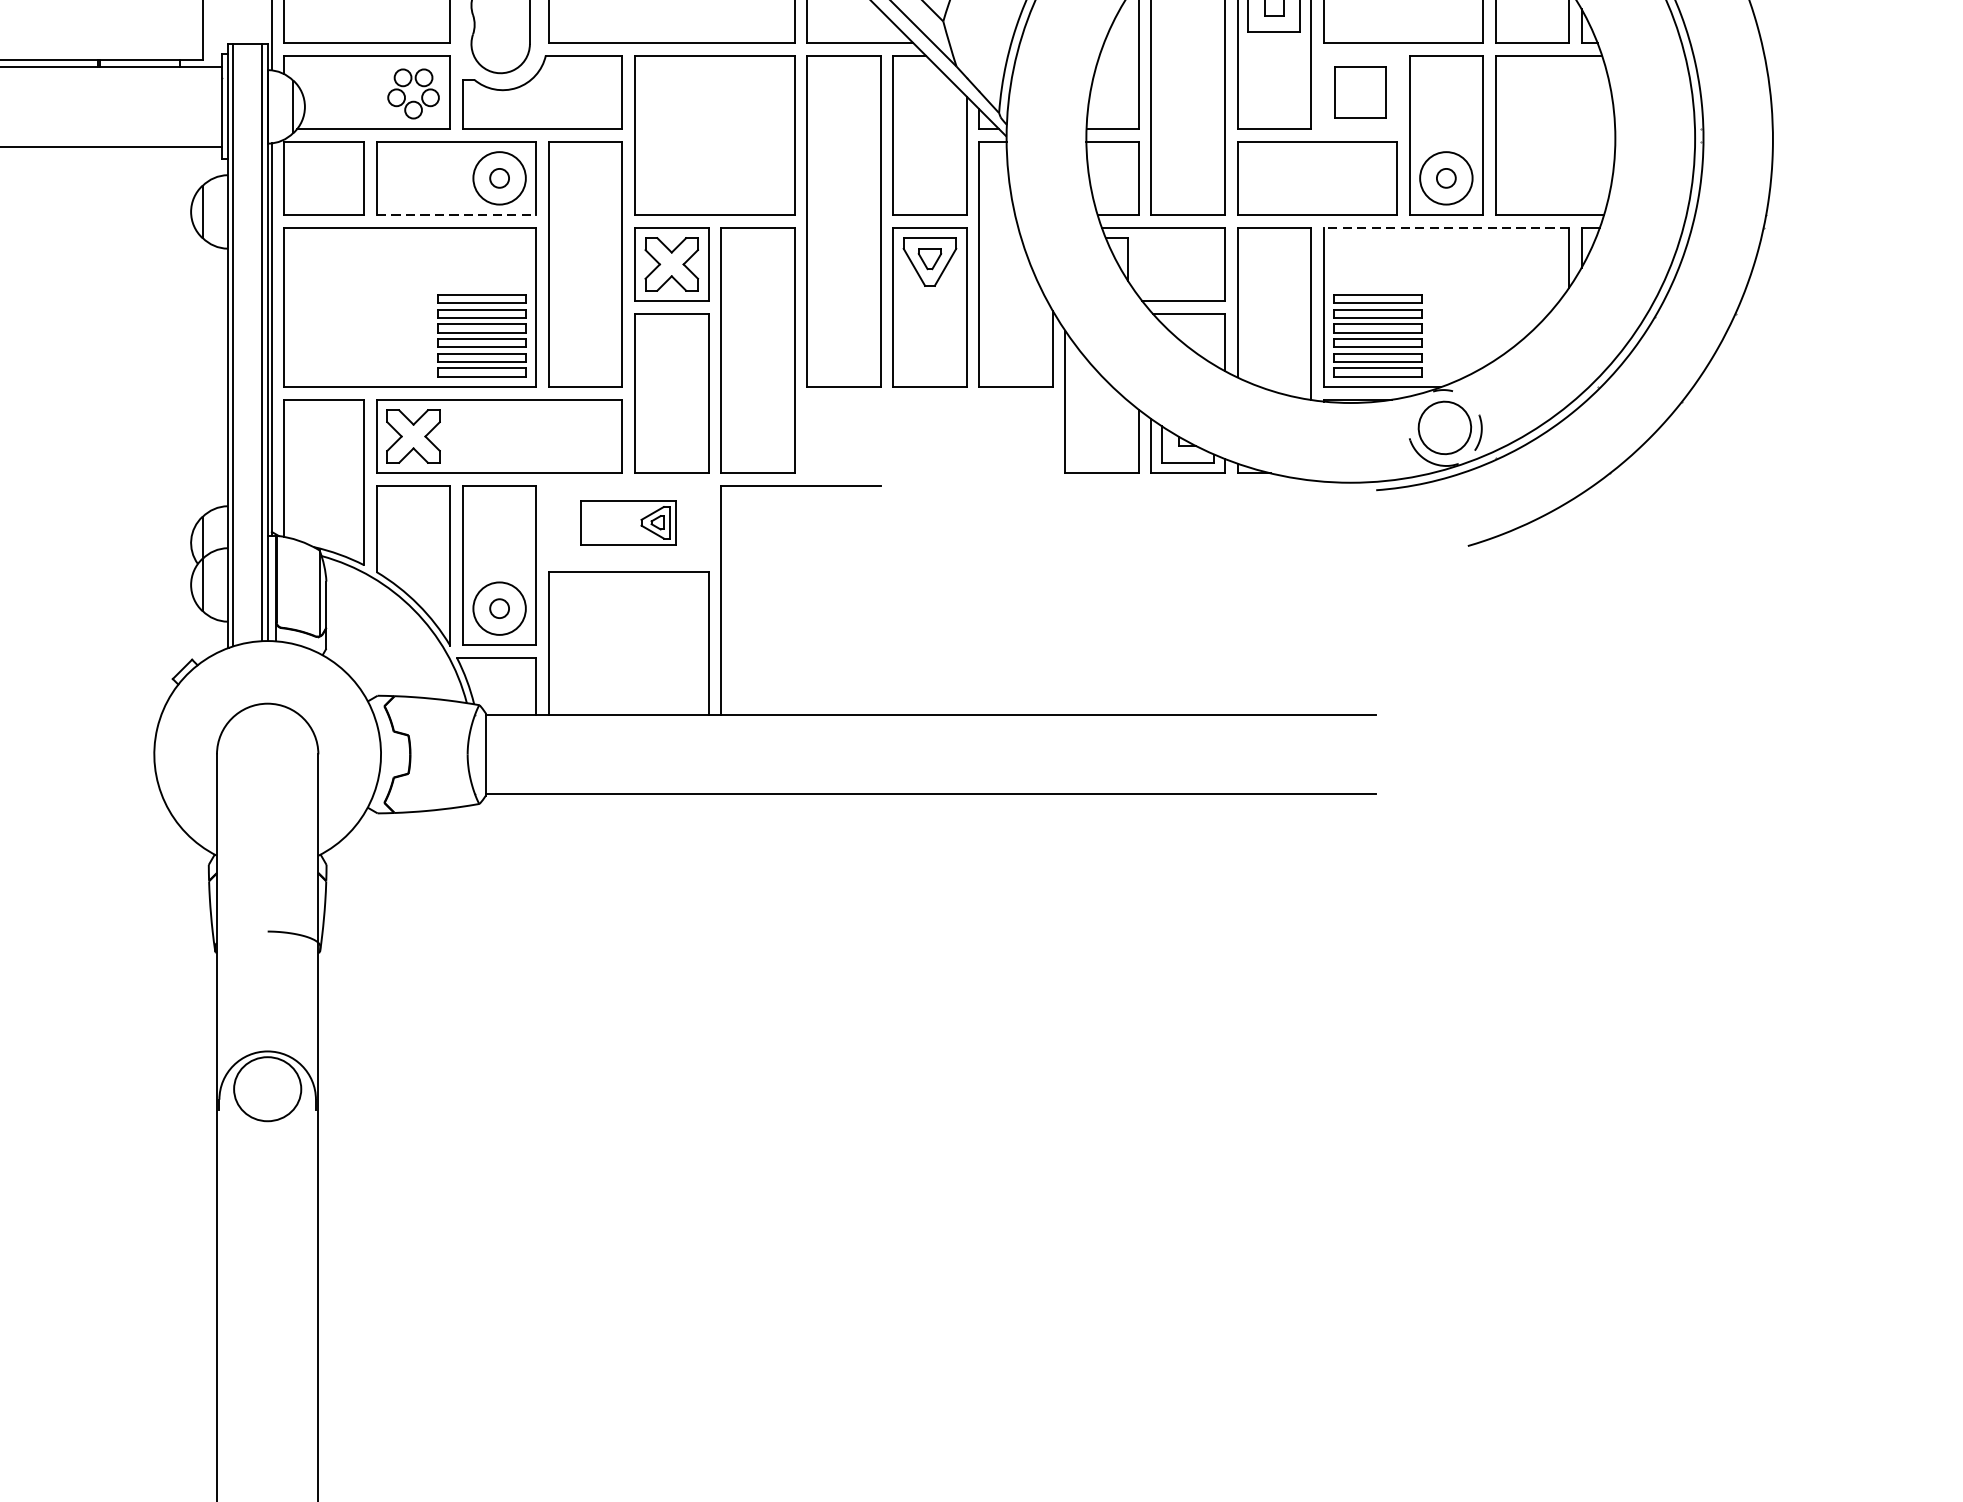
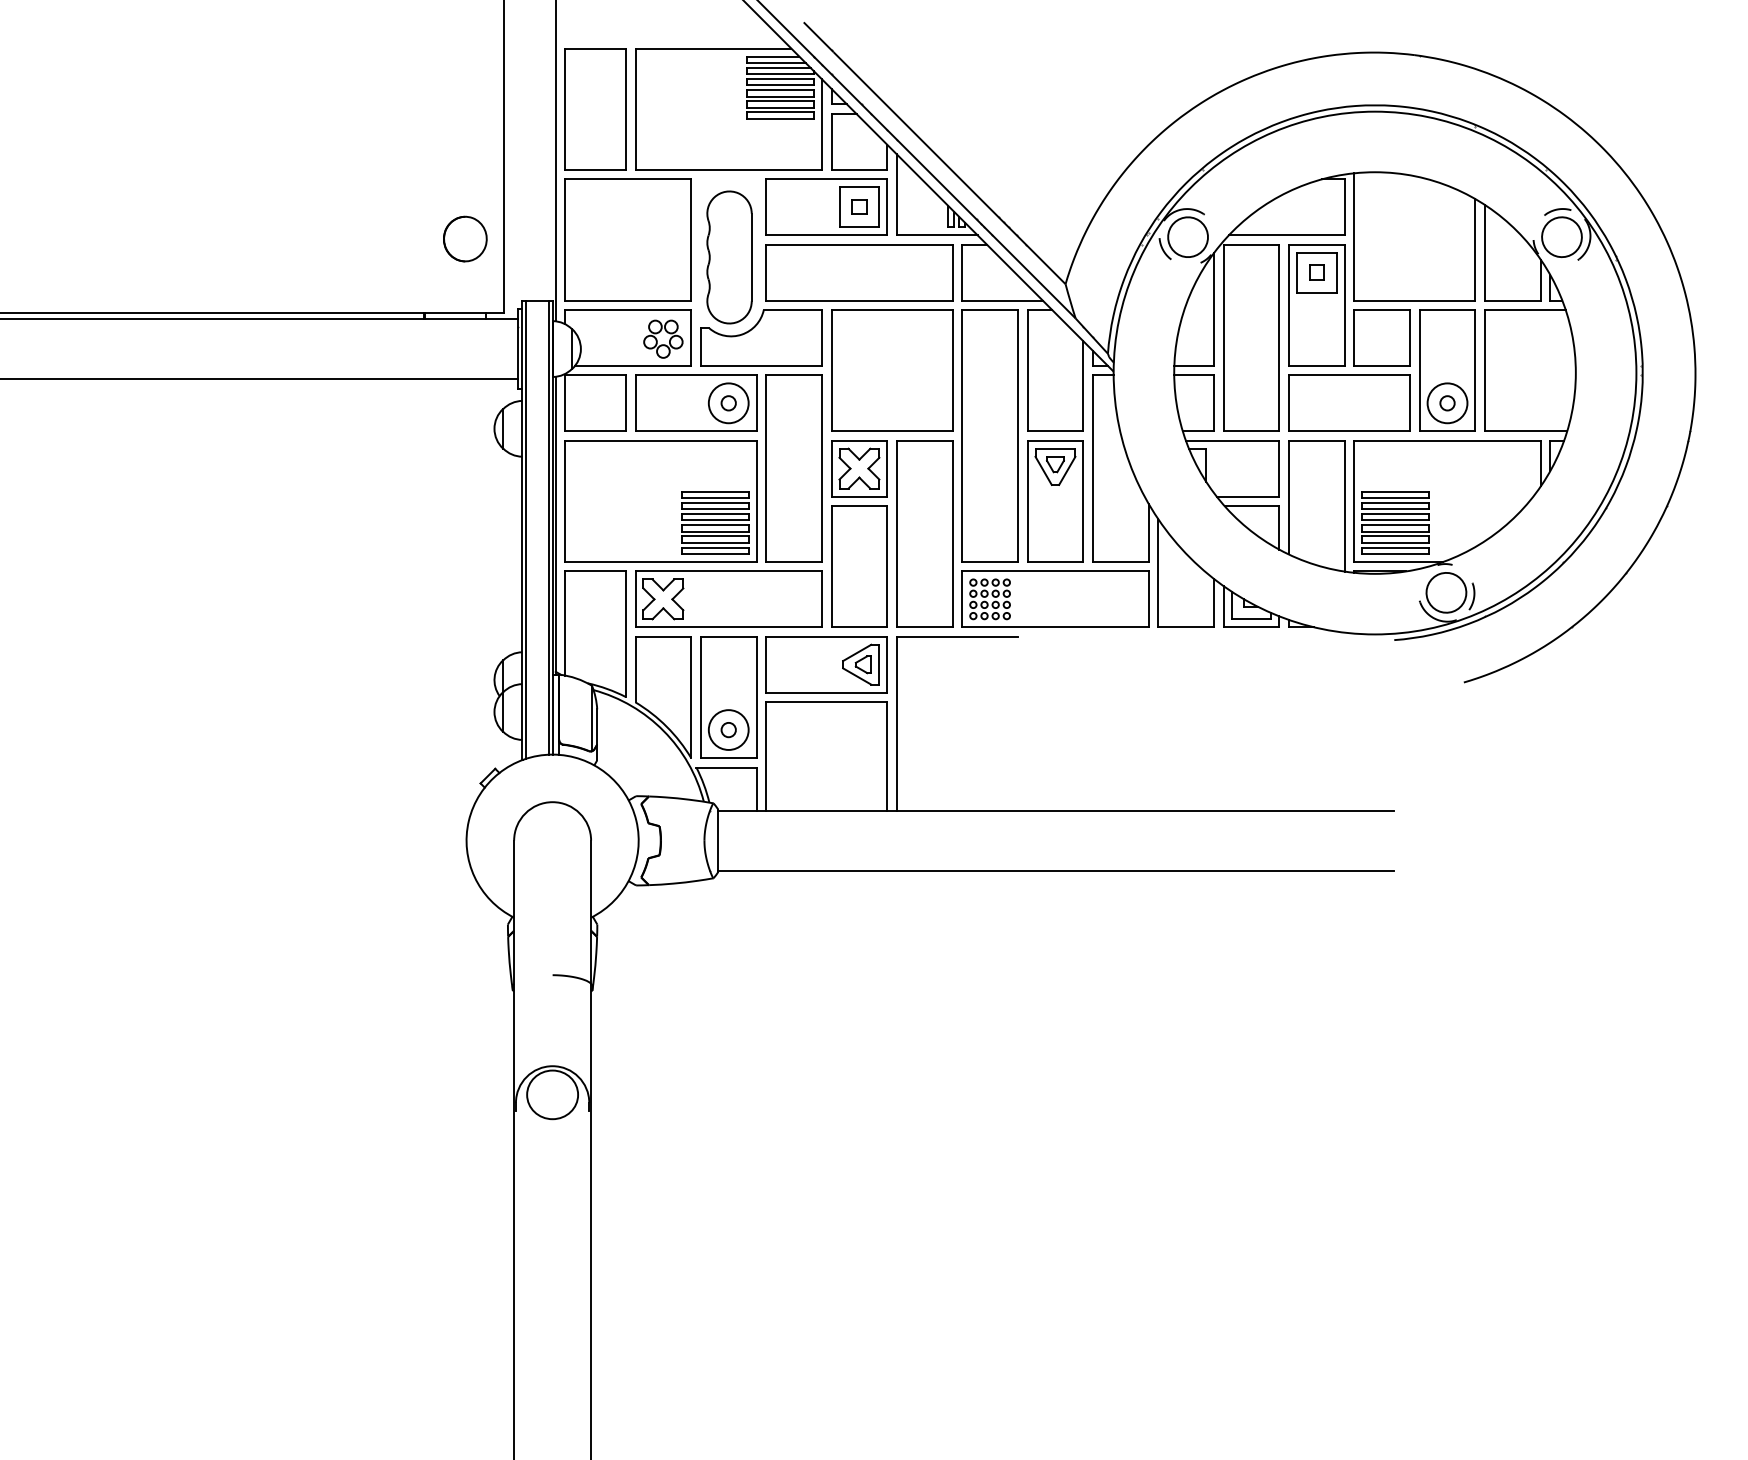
part: (1359, 91) -> (1381, 337), size x1.43
line: (457, 215) -> (696, 431), dashed -> solid
line: (1446, 227) -> (1447, 440), dashed -> solid
part: (930, 435) -> (1055, 598), added
part: (628, 522) -> (826, 664), size x1.67

